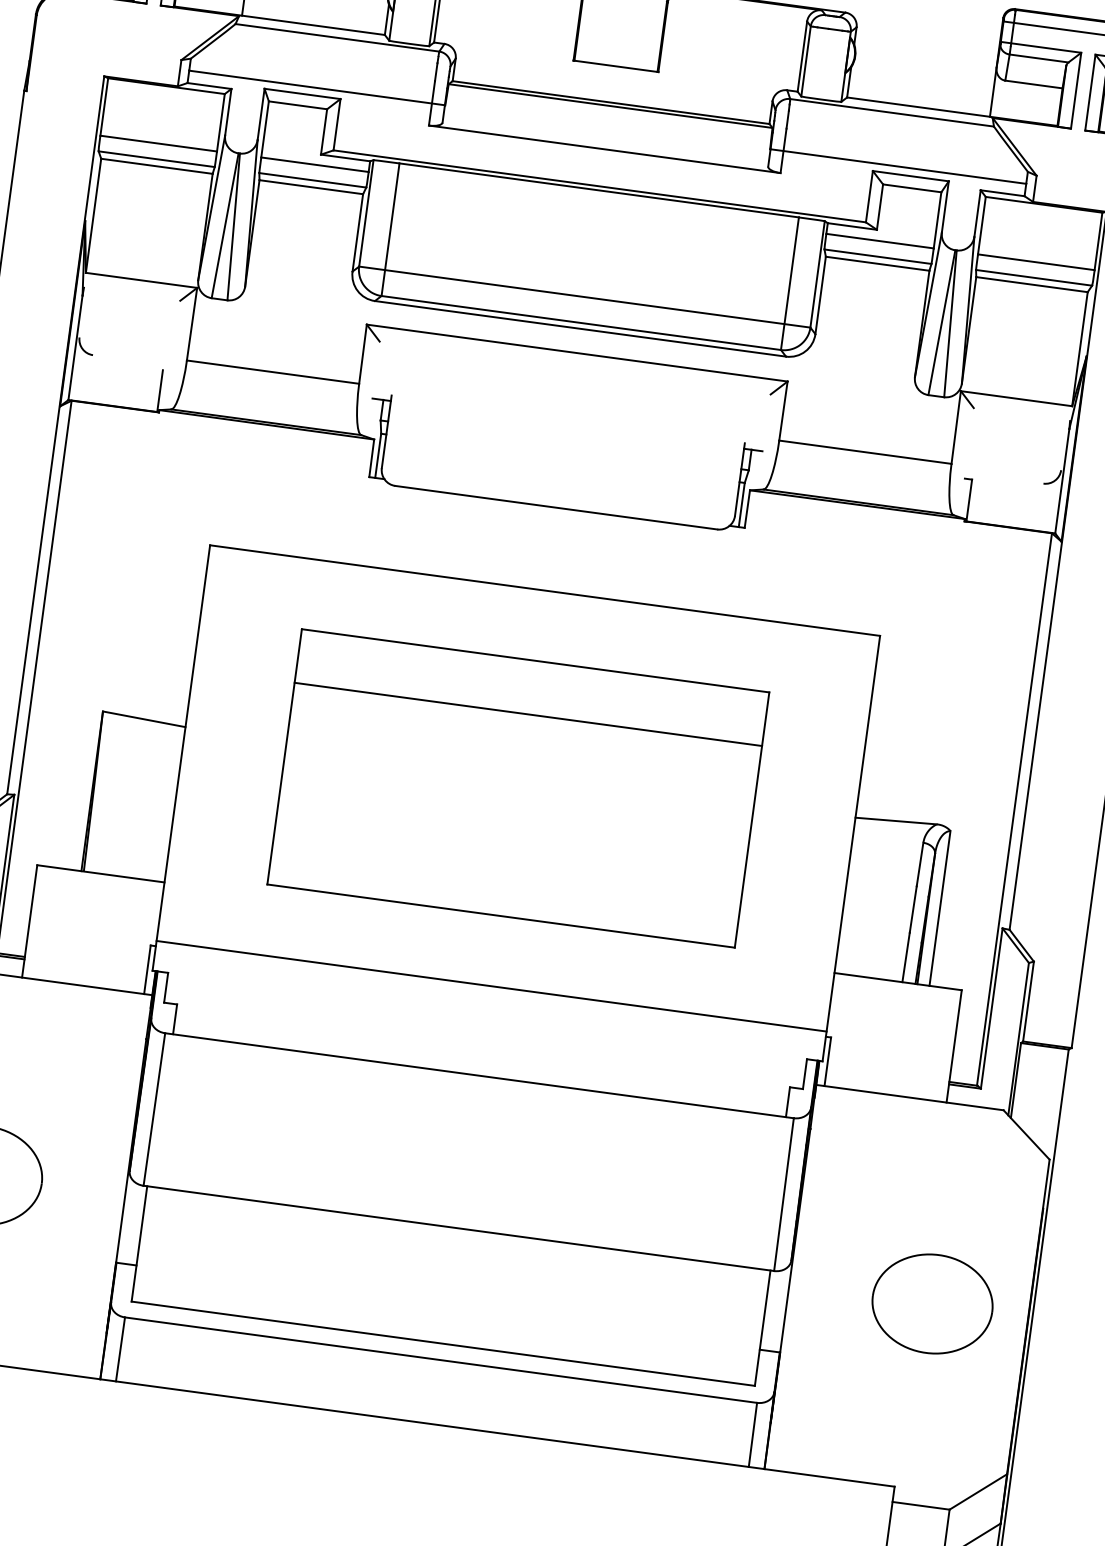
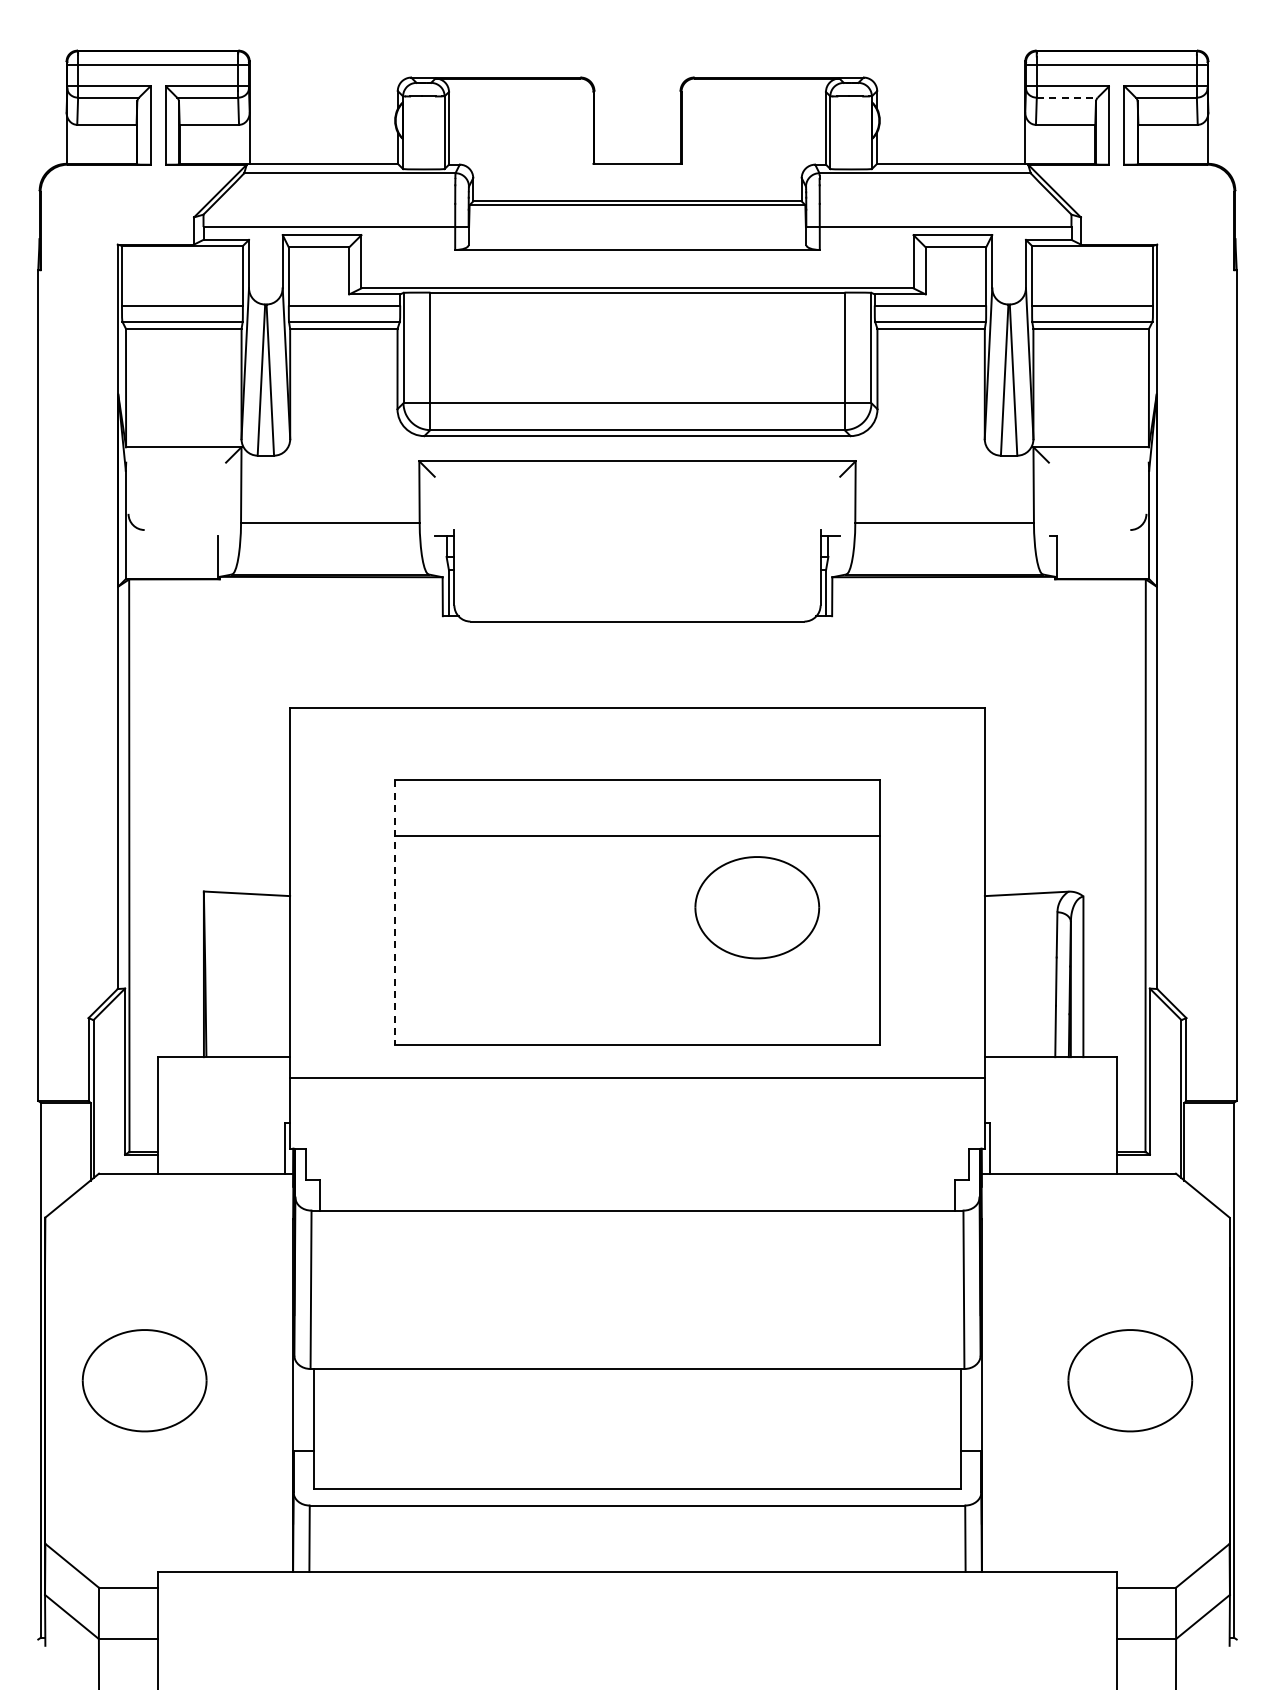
line: (1039, 58) -> (1067, 97), solid -> dashed
line: (284, 757) -> (395, 913), solid -> dashed
part: (634, 799) -> (757, 907), added
line: (491, 985) -> (637, 1077), moved

